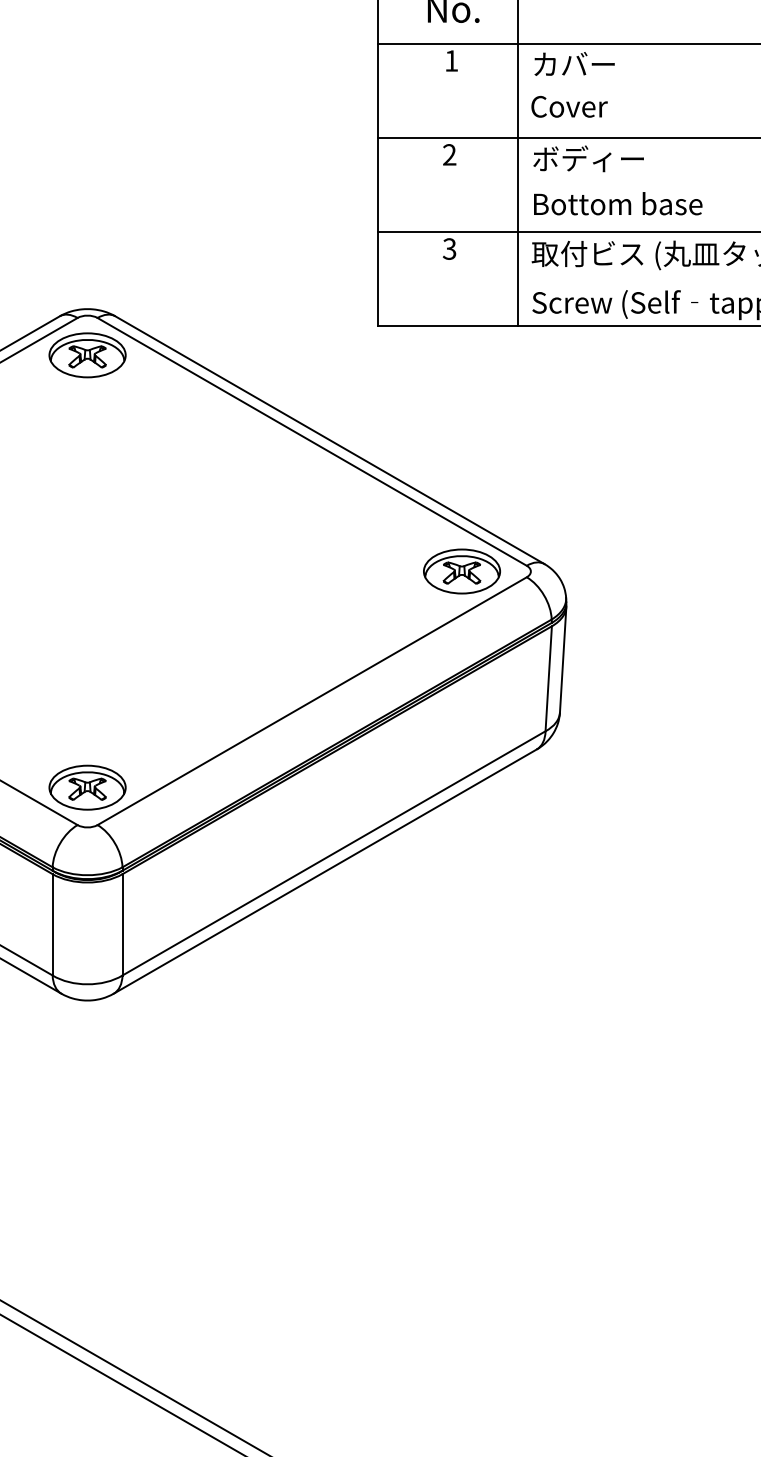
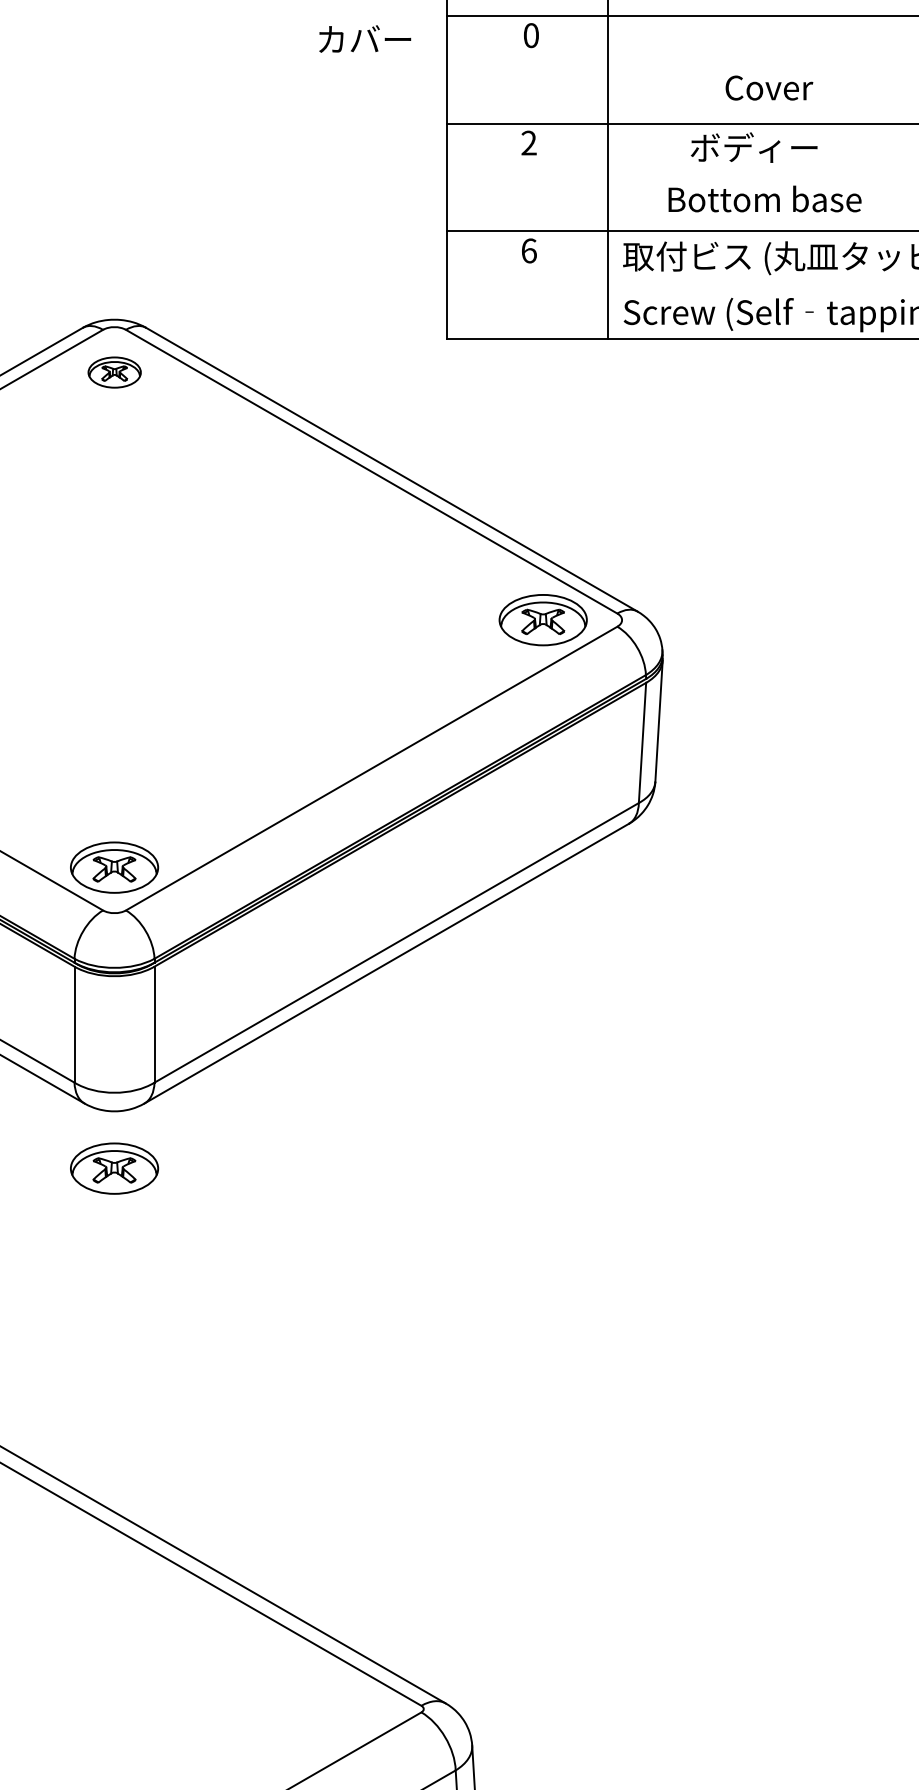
text: (451, 60) -> (531, 35), 1 -> 0
text: (574, 63) -> (365, 38), moved
text: (569, 106) -> (769, 87), moved
text: (588, 158) -> (753, 147), moved
text: (617, 203) -> (764, 198), moved
text: (449, 248) -> (528, 250), 3 -> 6
part: (87, 355) -> (114, 372), size x0.6
part: (87, 1050) -> (114, 1168), added

